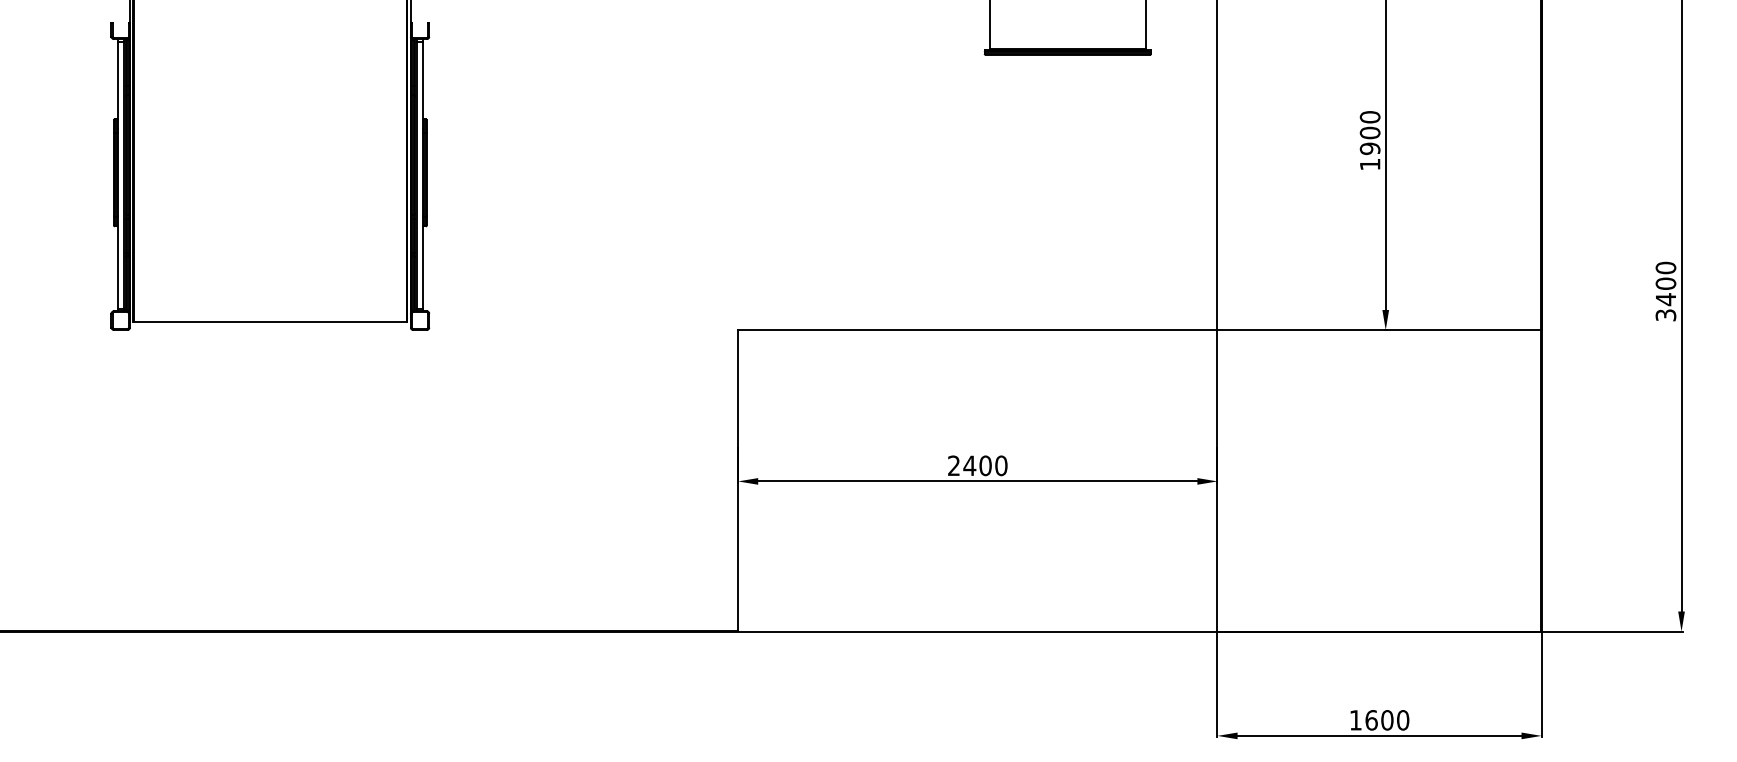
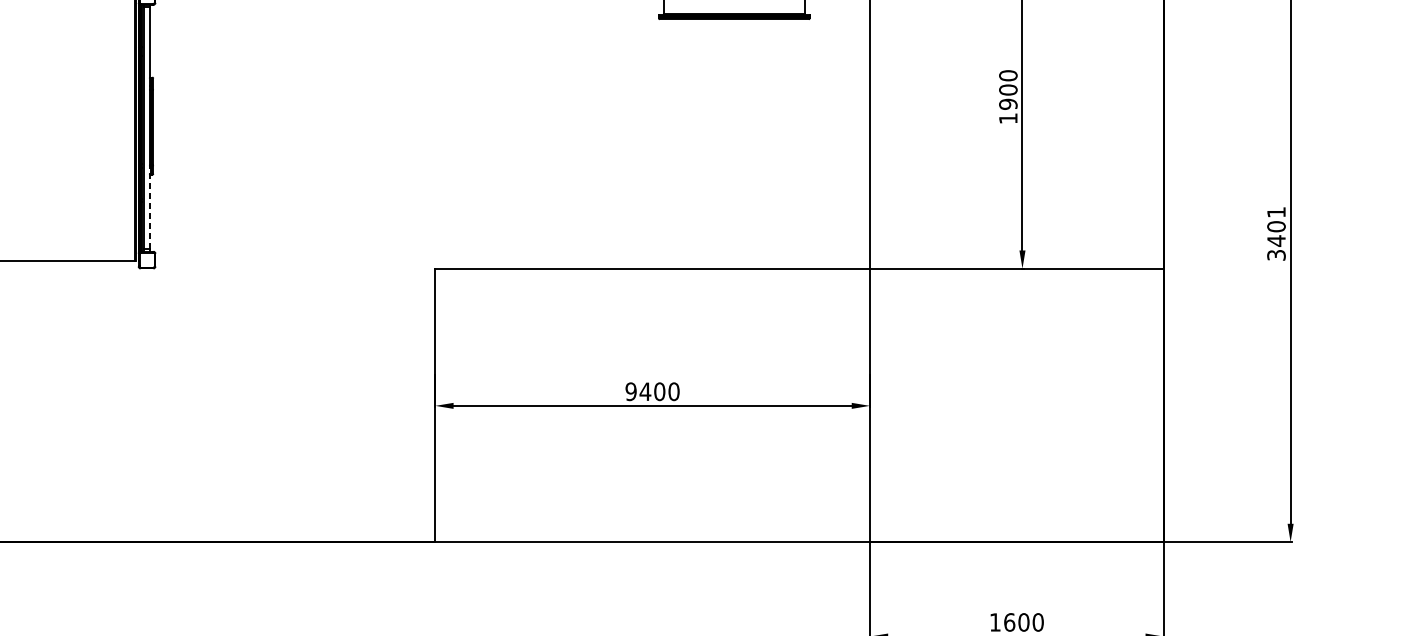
line: (423, 262) -> (150, 207), solid -> dashed
text: (1665, 267) -> (1276, 211), 3400 -> 3401
text: (953, 465) -> (630, 391), 2400 -> 9400

